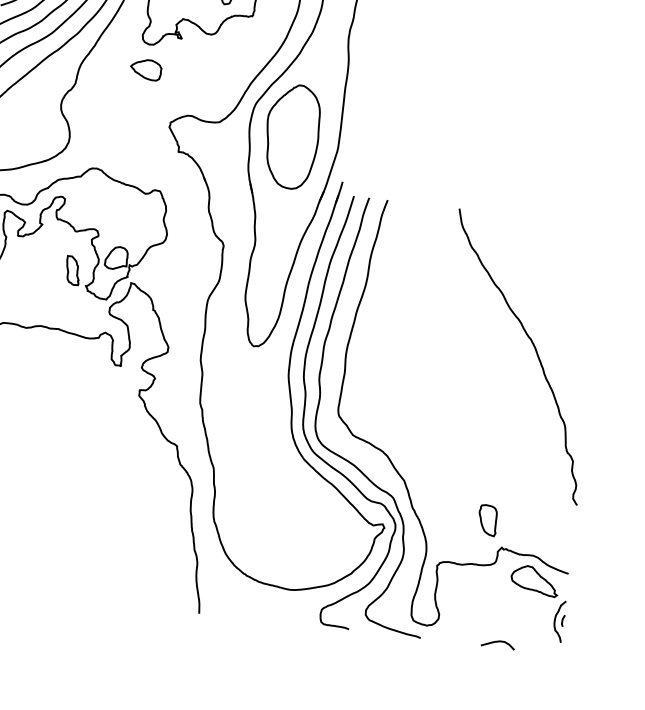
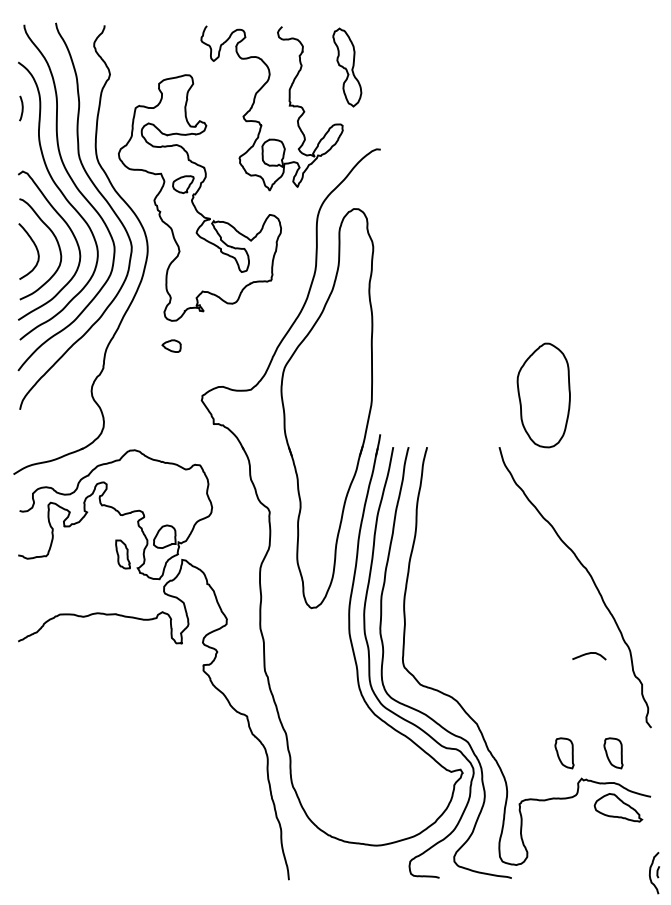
part: (145, 68) -> (171, 345), size x0.6
part: (291, 136) -> (543, 395), moved
part: (536, 526) -> (613, 753), added
part: (559, 621) -> (654, 873), moved
curve: (498, 642) -> (589, 654), moved

